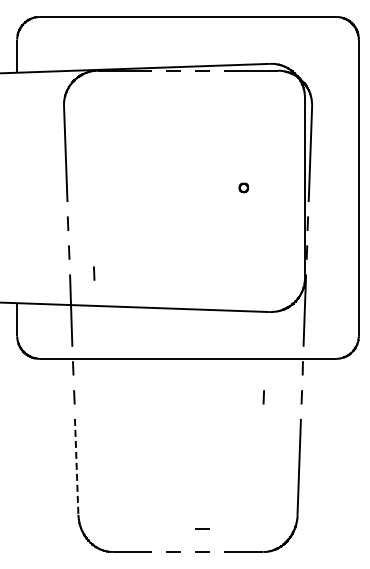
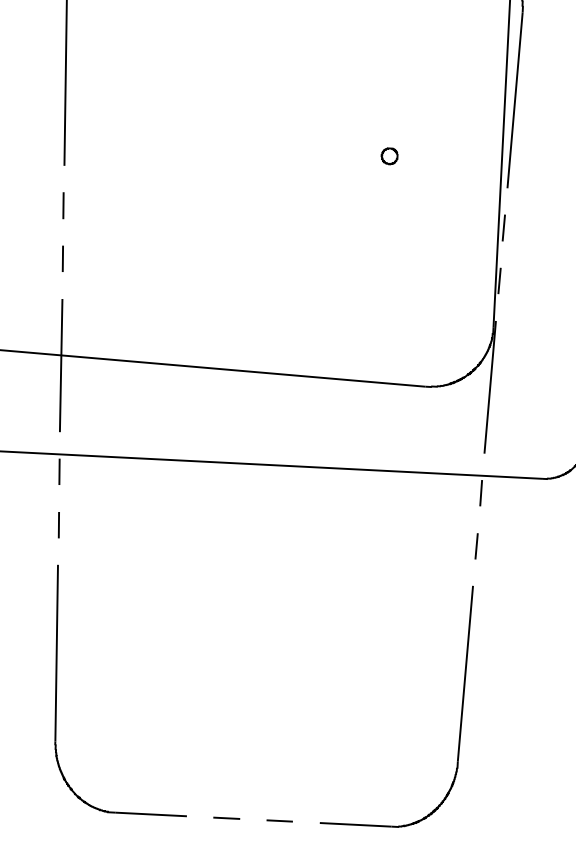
line: (94, 273) -> (107, 299), removed
line: (263, 397) -> (406, 543), removed
line: (76, 466) -> (56, 652), dashed -> solid
line: (202, 528) -> (282, 777), removed

